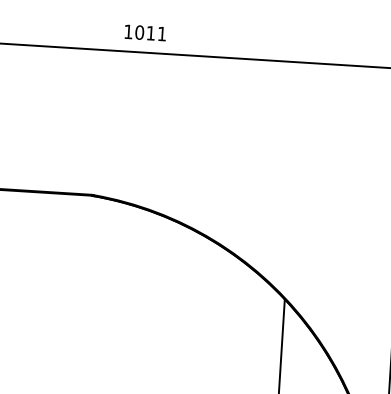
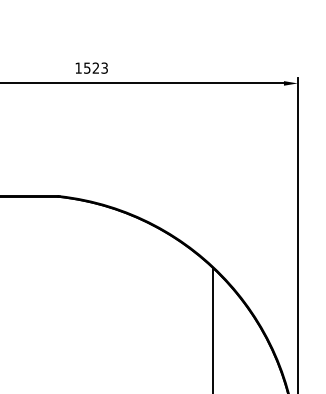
text: (150, 32) -> (95, 67), 1011 -> 1523

